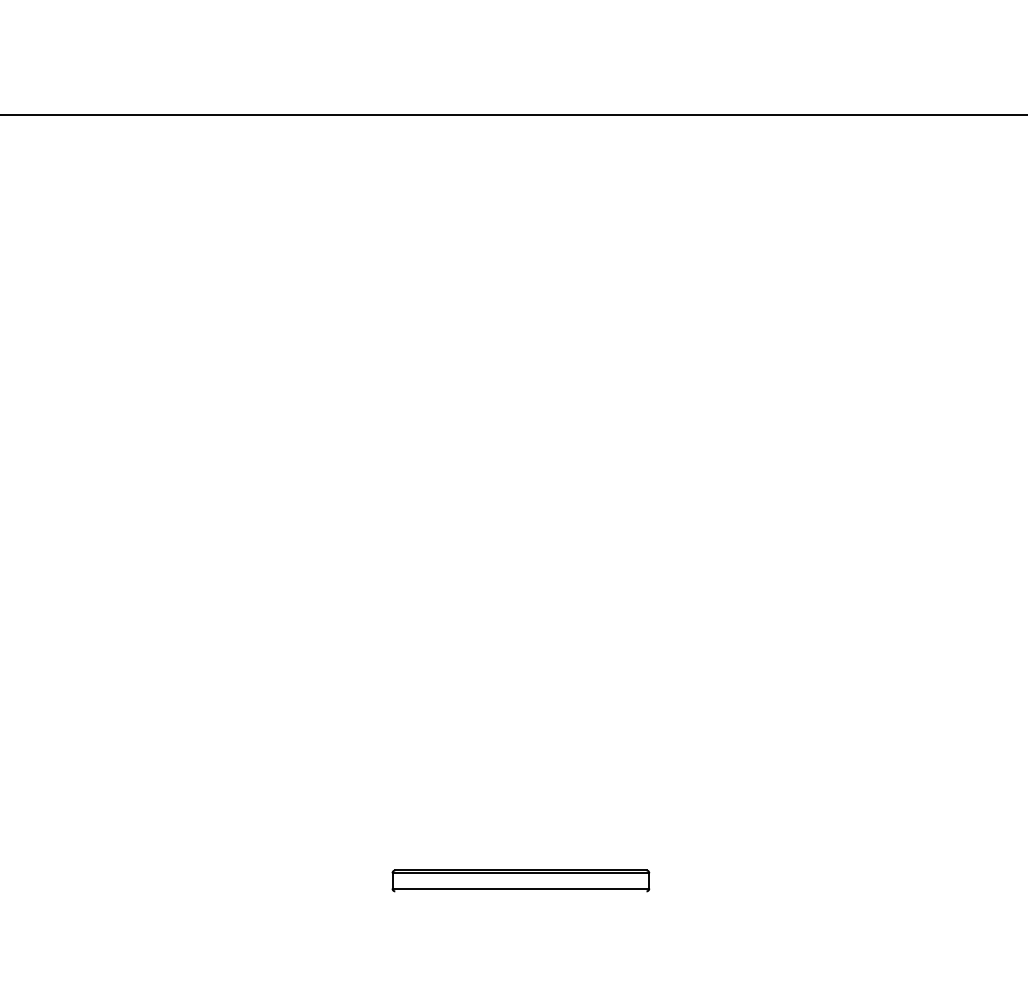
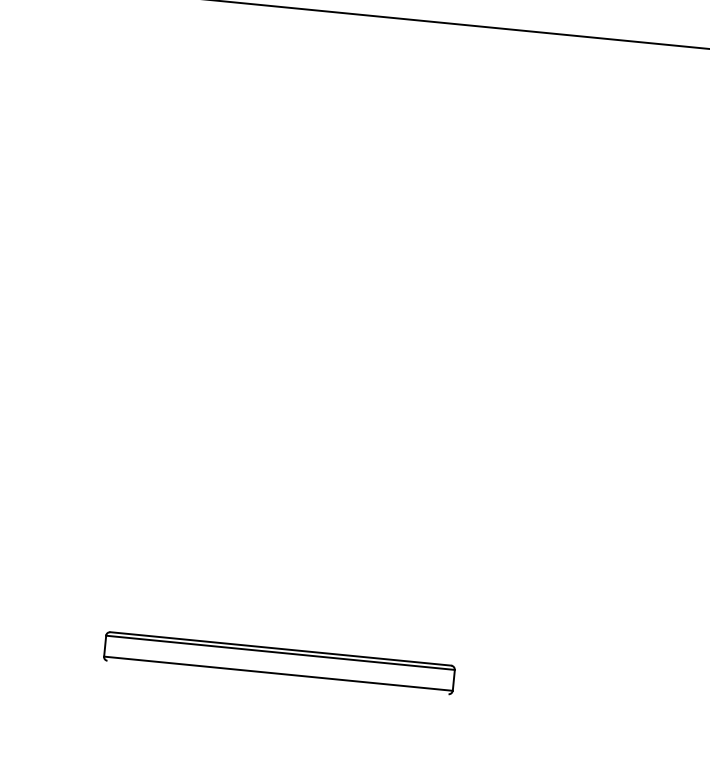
part: (520, 880) -> (279, 662), size x1.6

